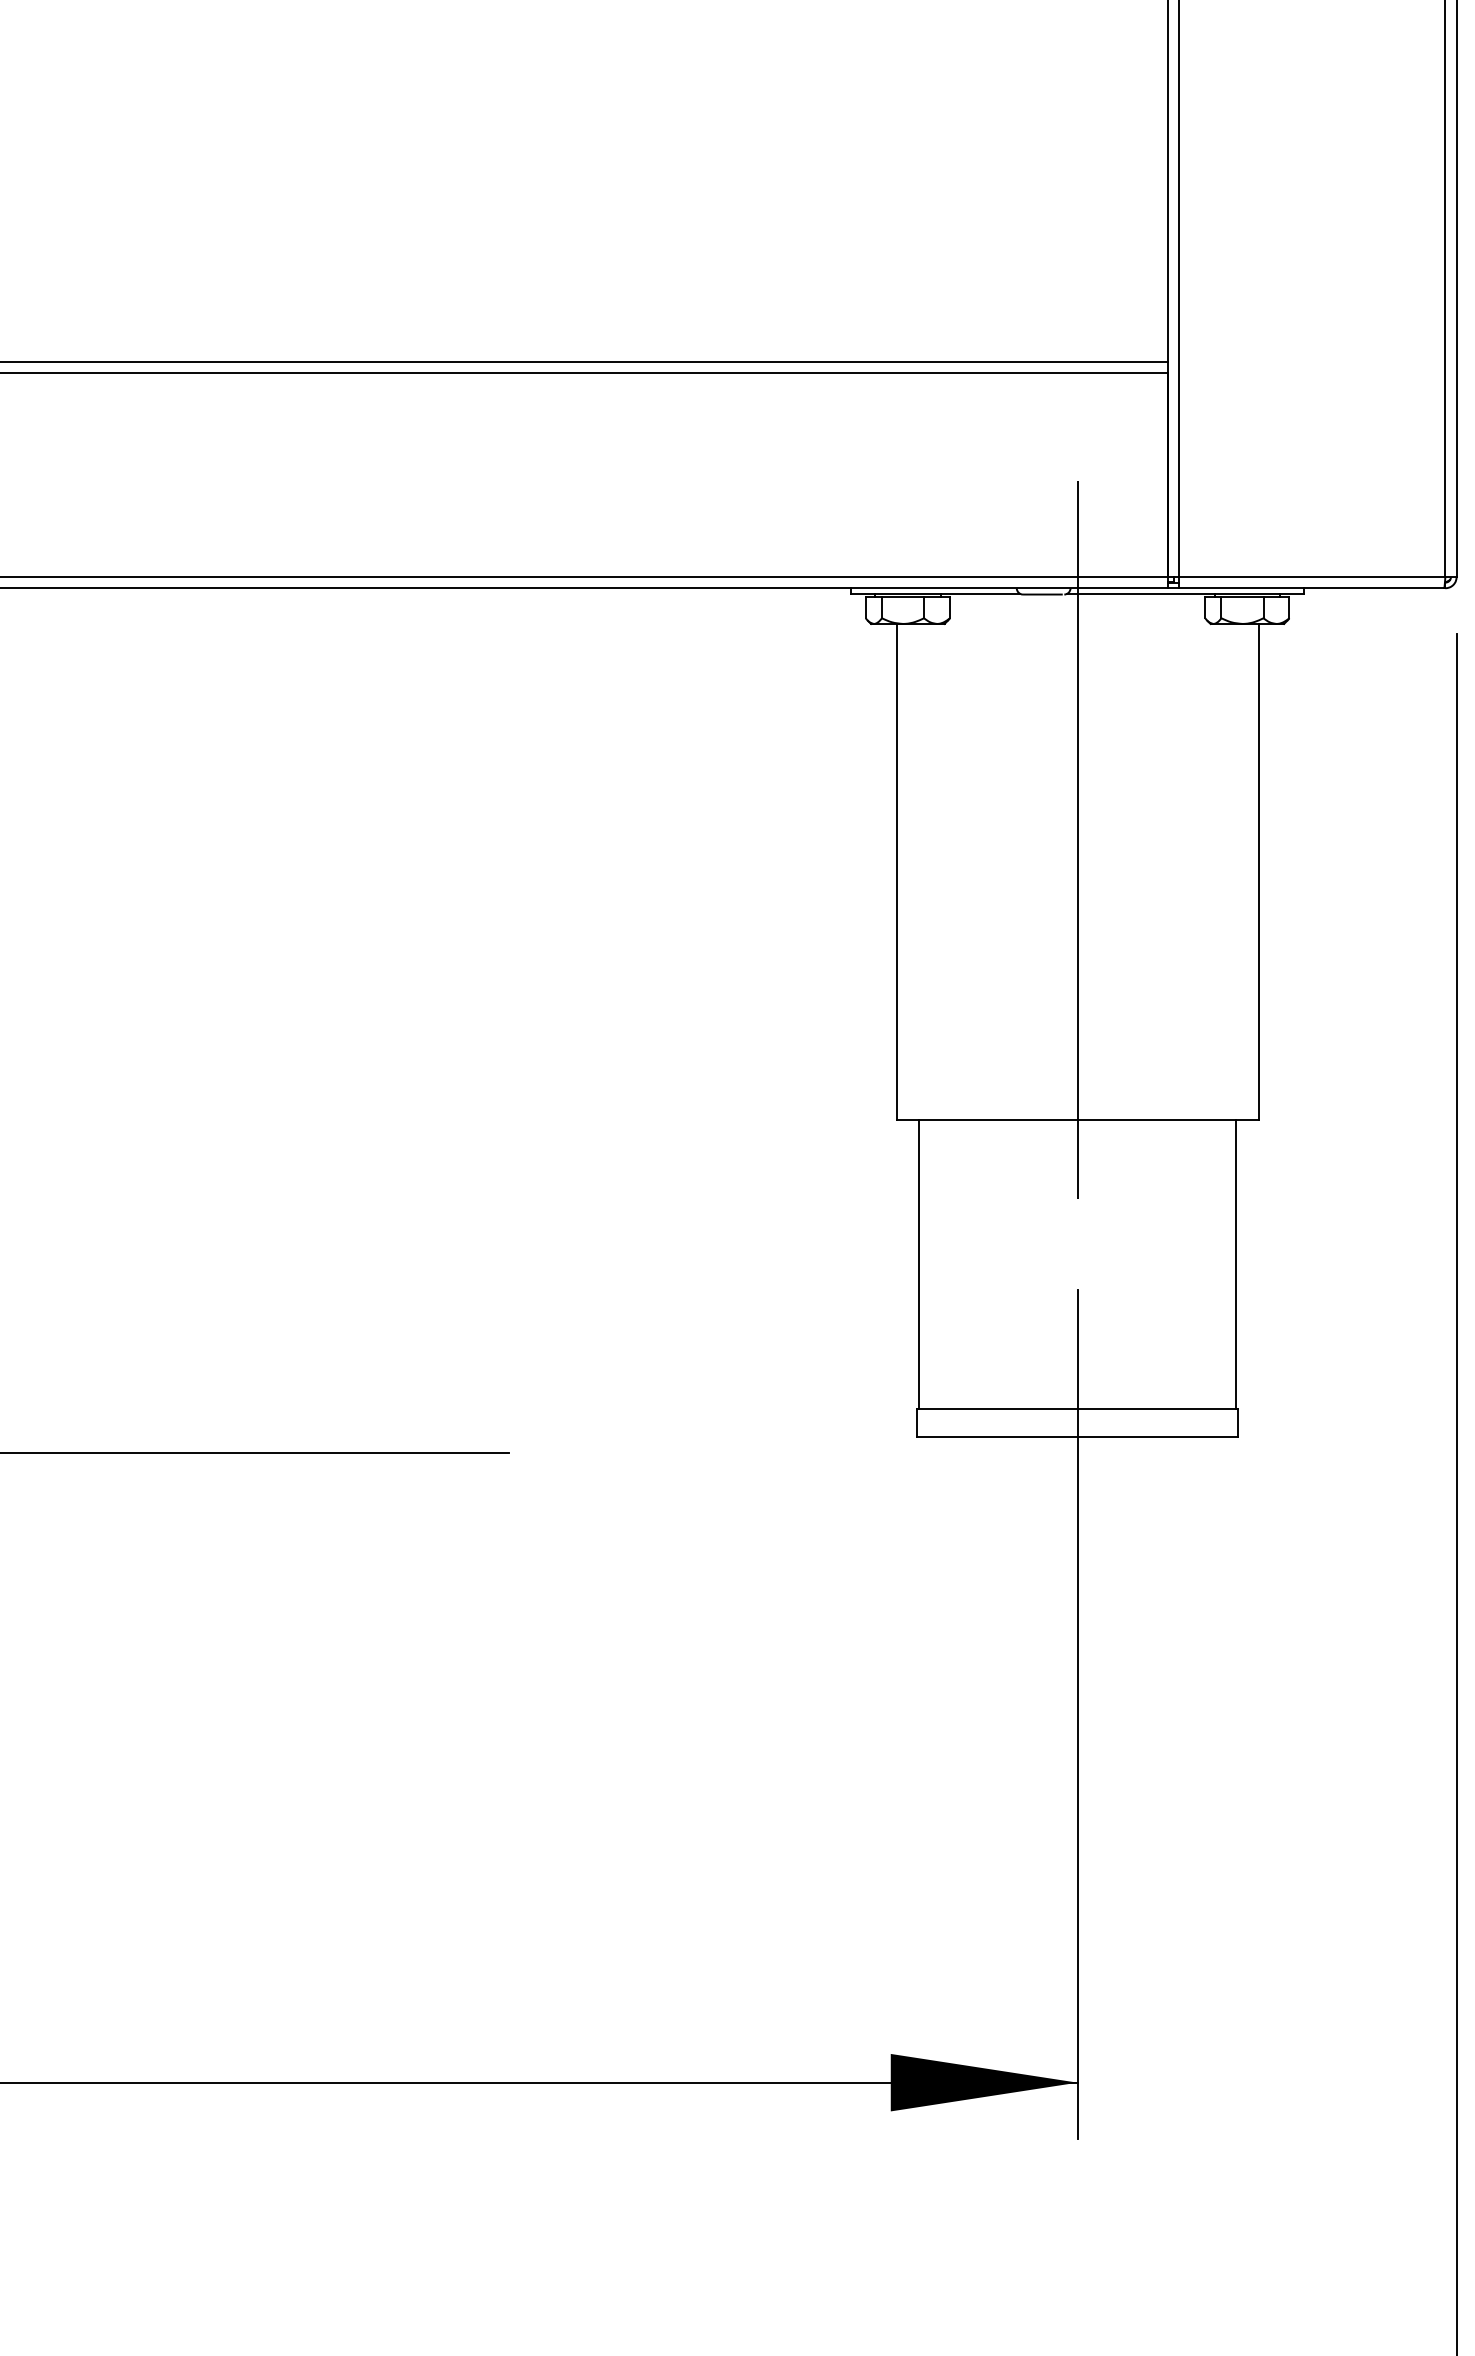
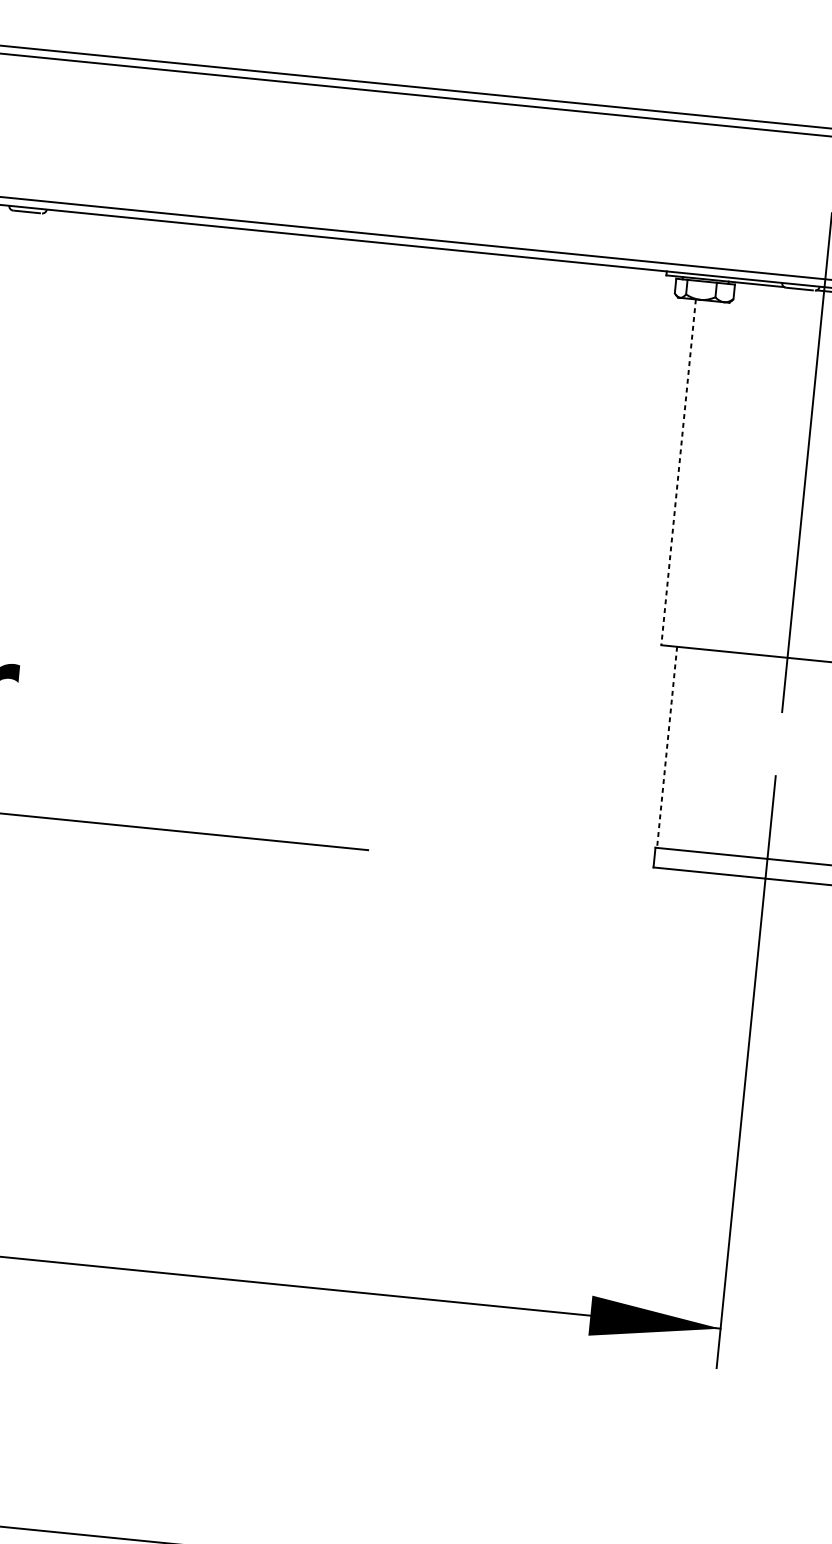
line: (896, 872) -> (678, 472), solid -> dashed
line: (919, 1264) -> (667, 747), solid -> dashed

